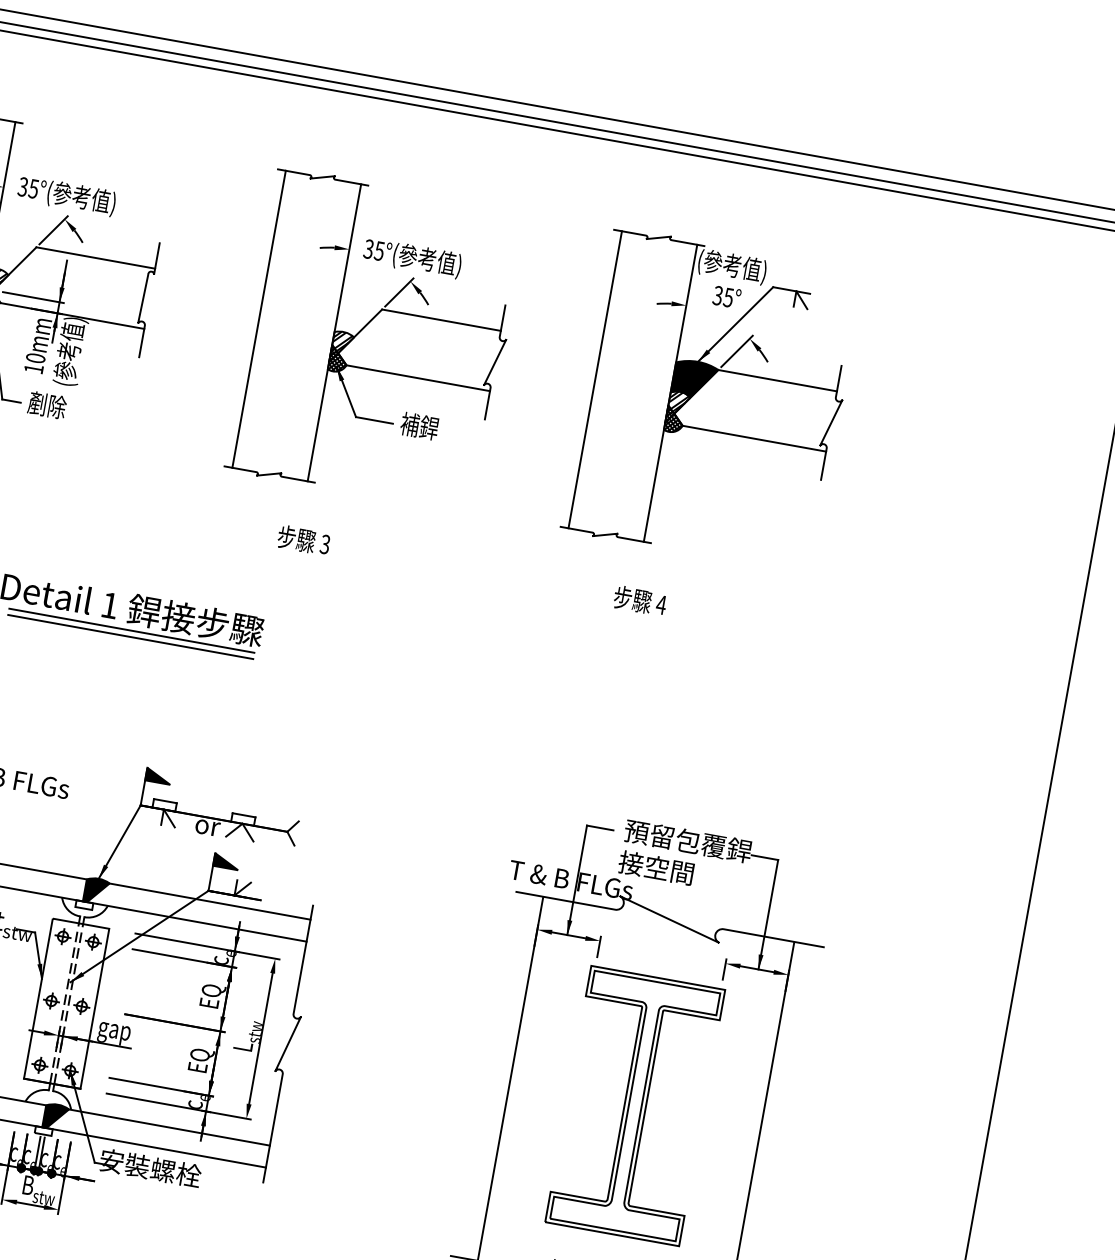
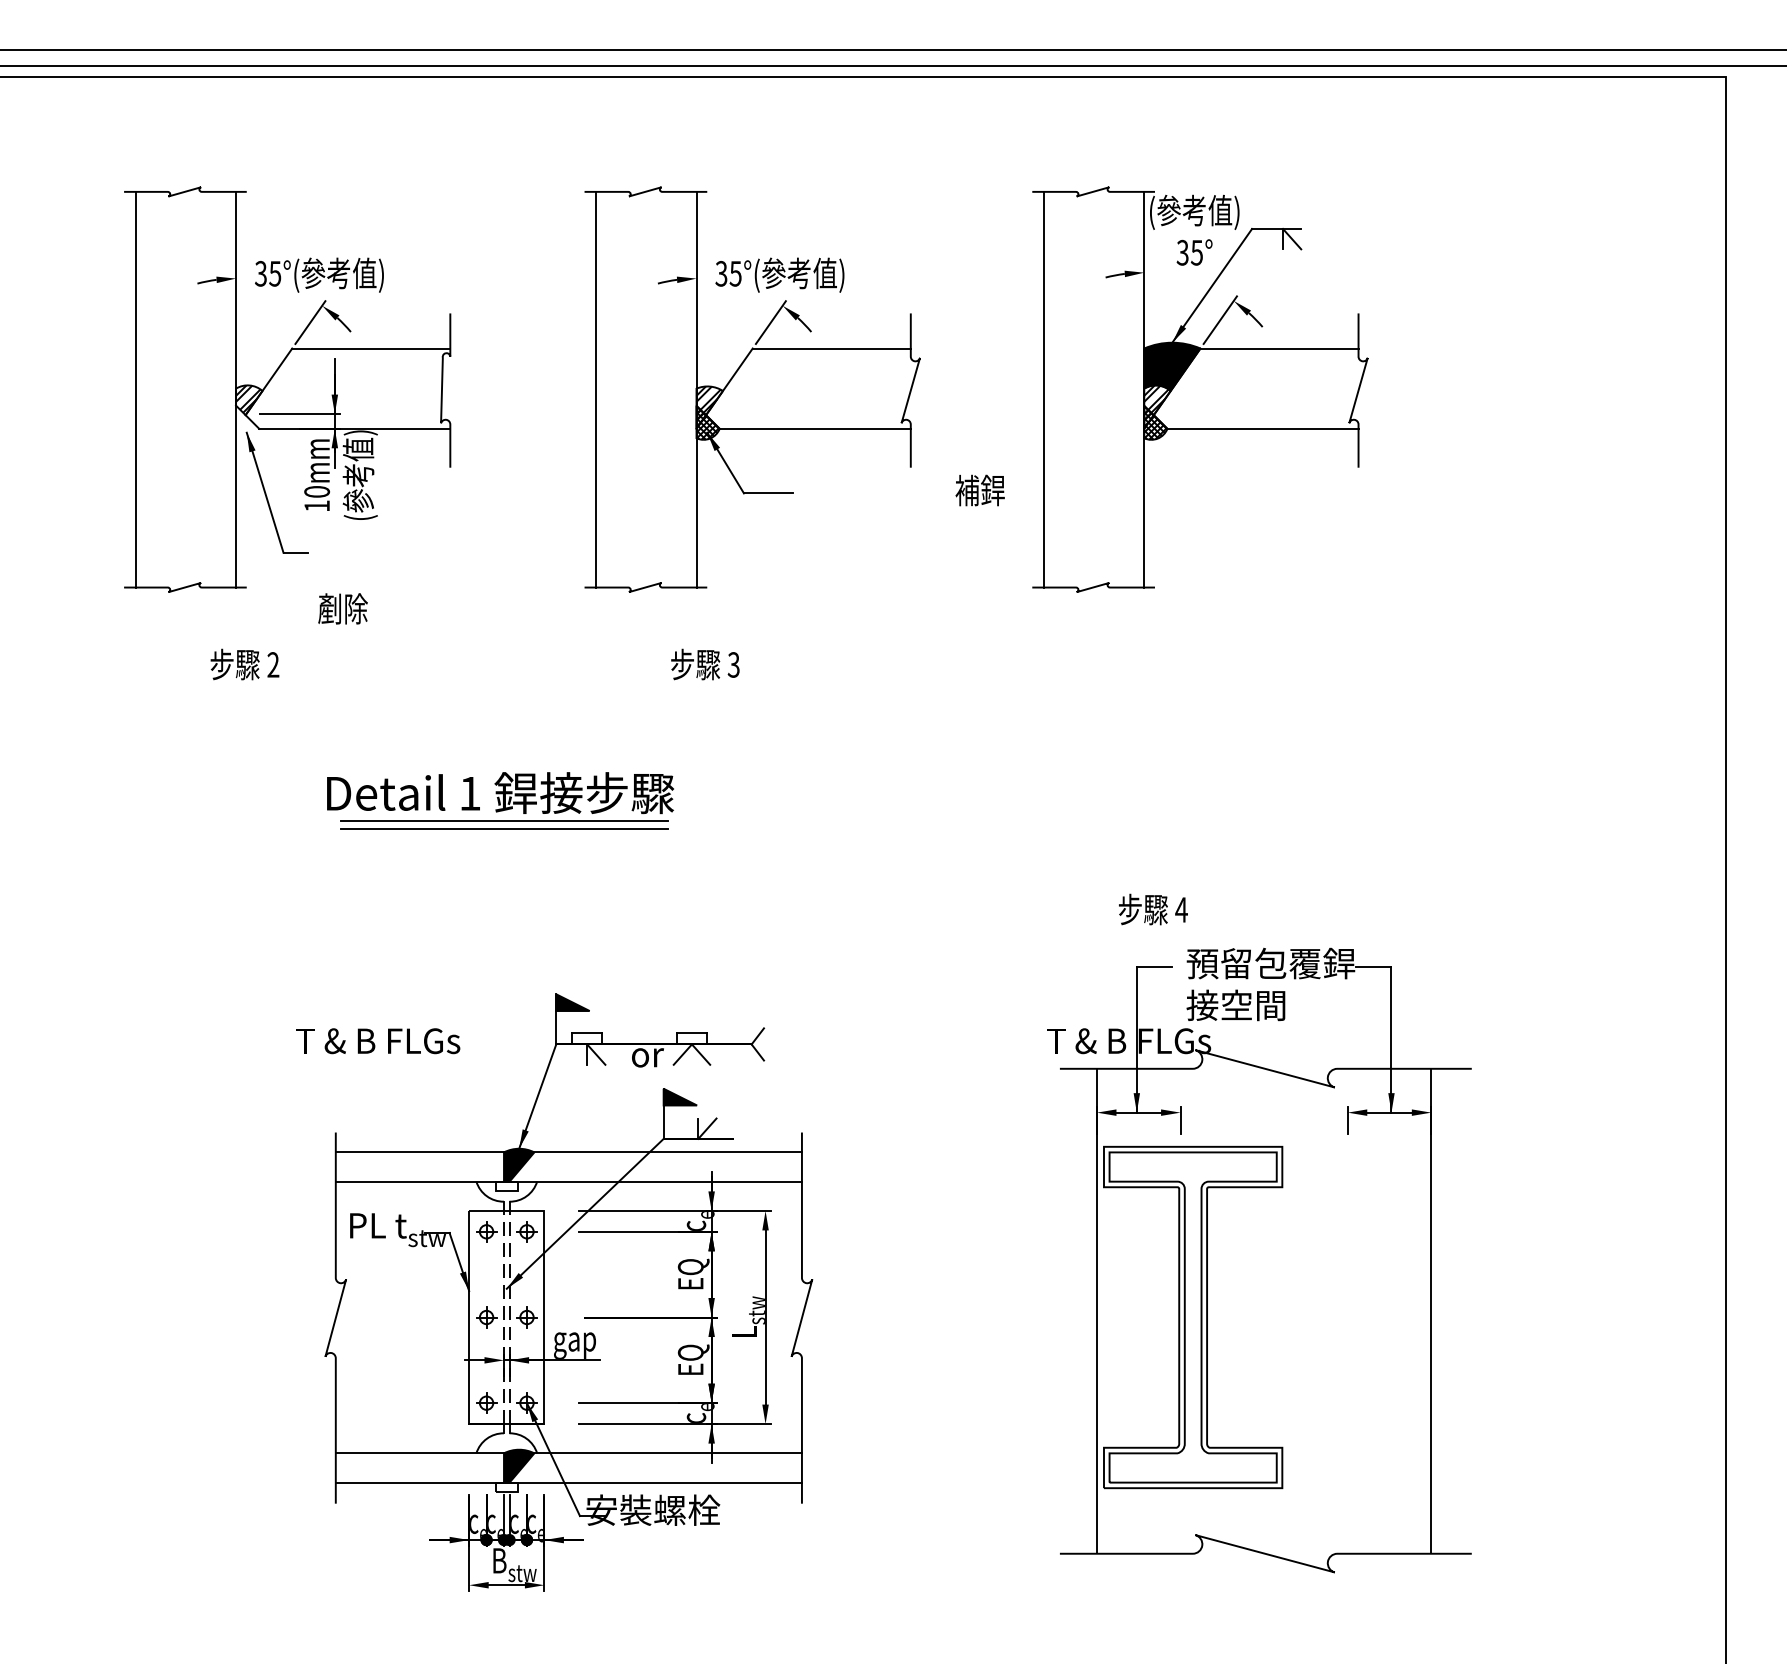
text: (47, 404) -> (342, 608), moved
text: (419, 426) -> (979, 490), moved
text: (640, 600) -> (1153, 909), moved
part: (635, 1106) -> (1193, 1317), moved

